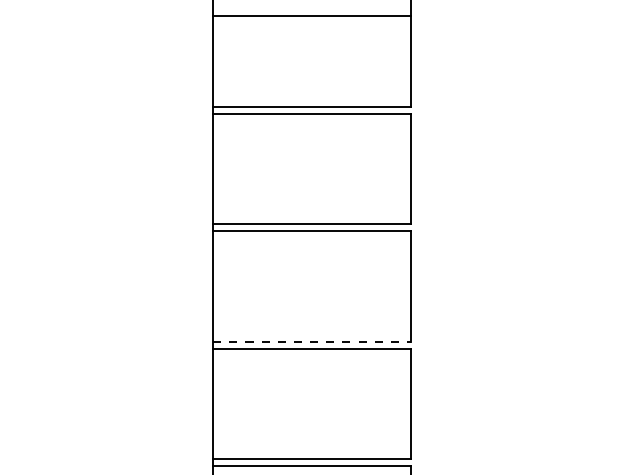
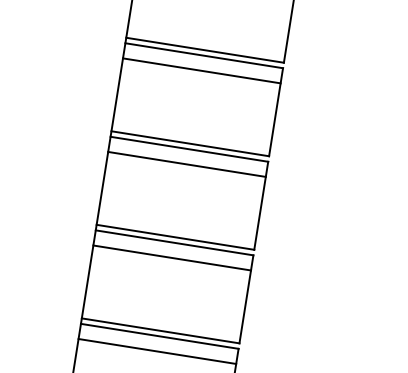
line: (311, 133) -> (201, 71), added
line: (311, 250) -> (186, 164), added
line: (312, 341) -> (175, 237), dashed -> solid
line: (311, 367) -> (171, 257), added

